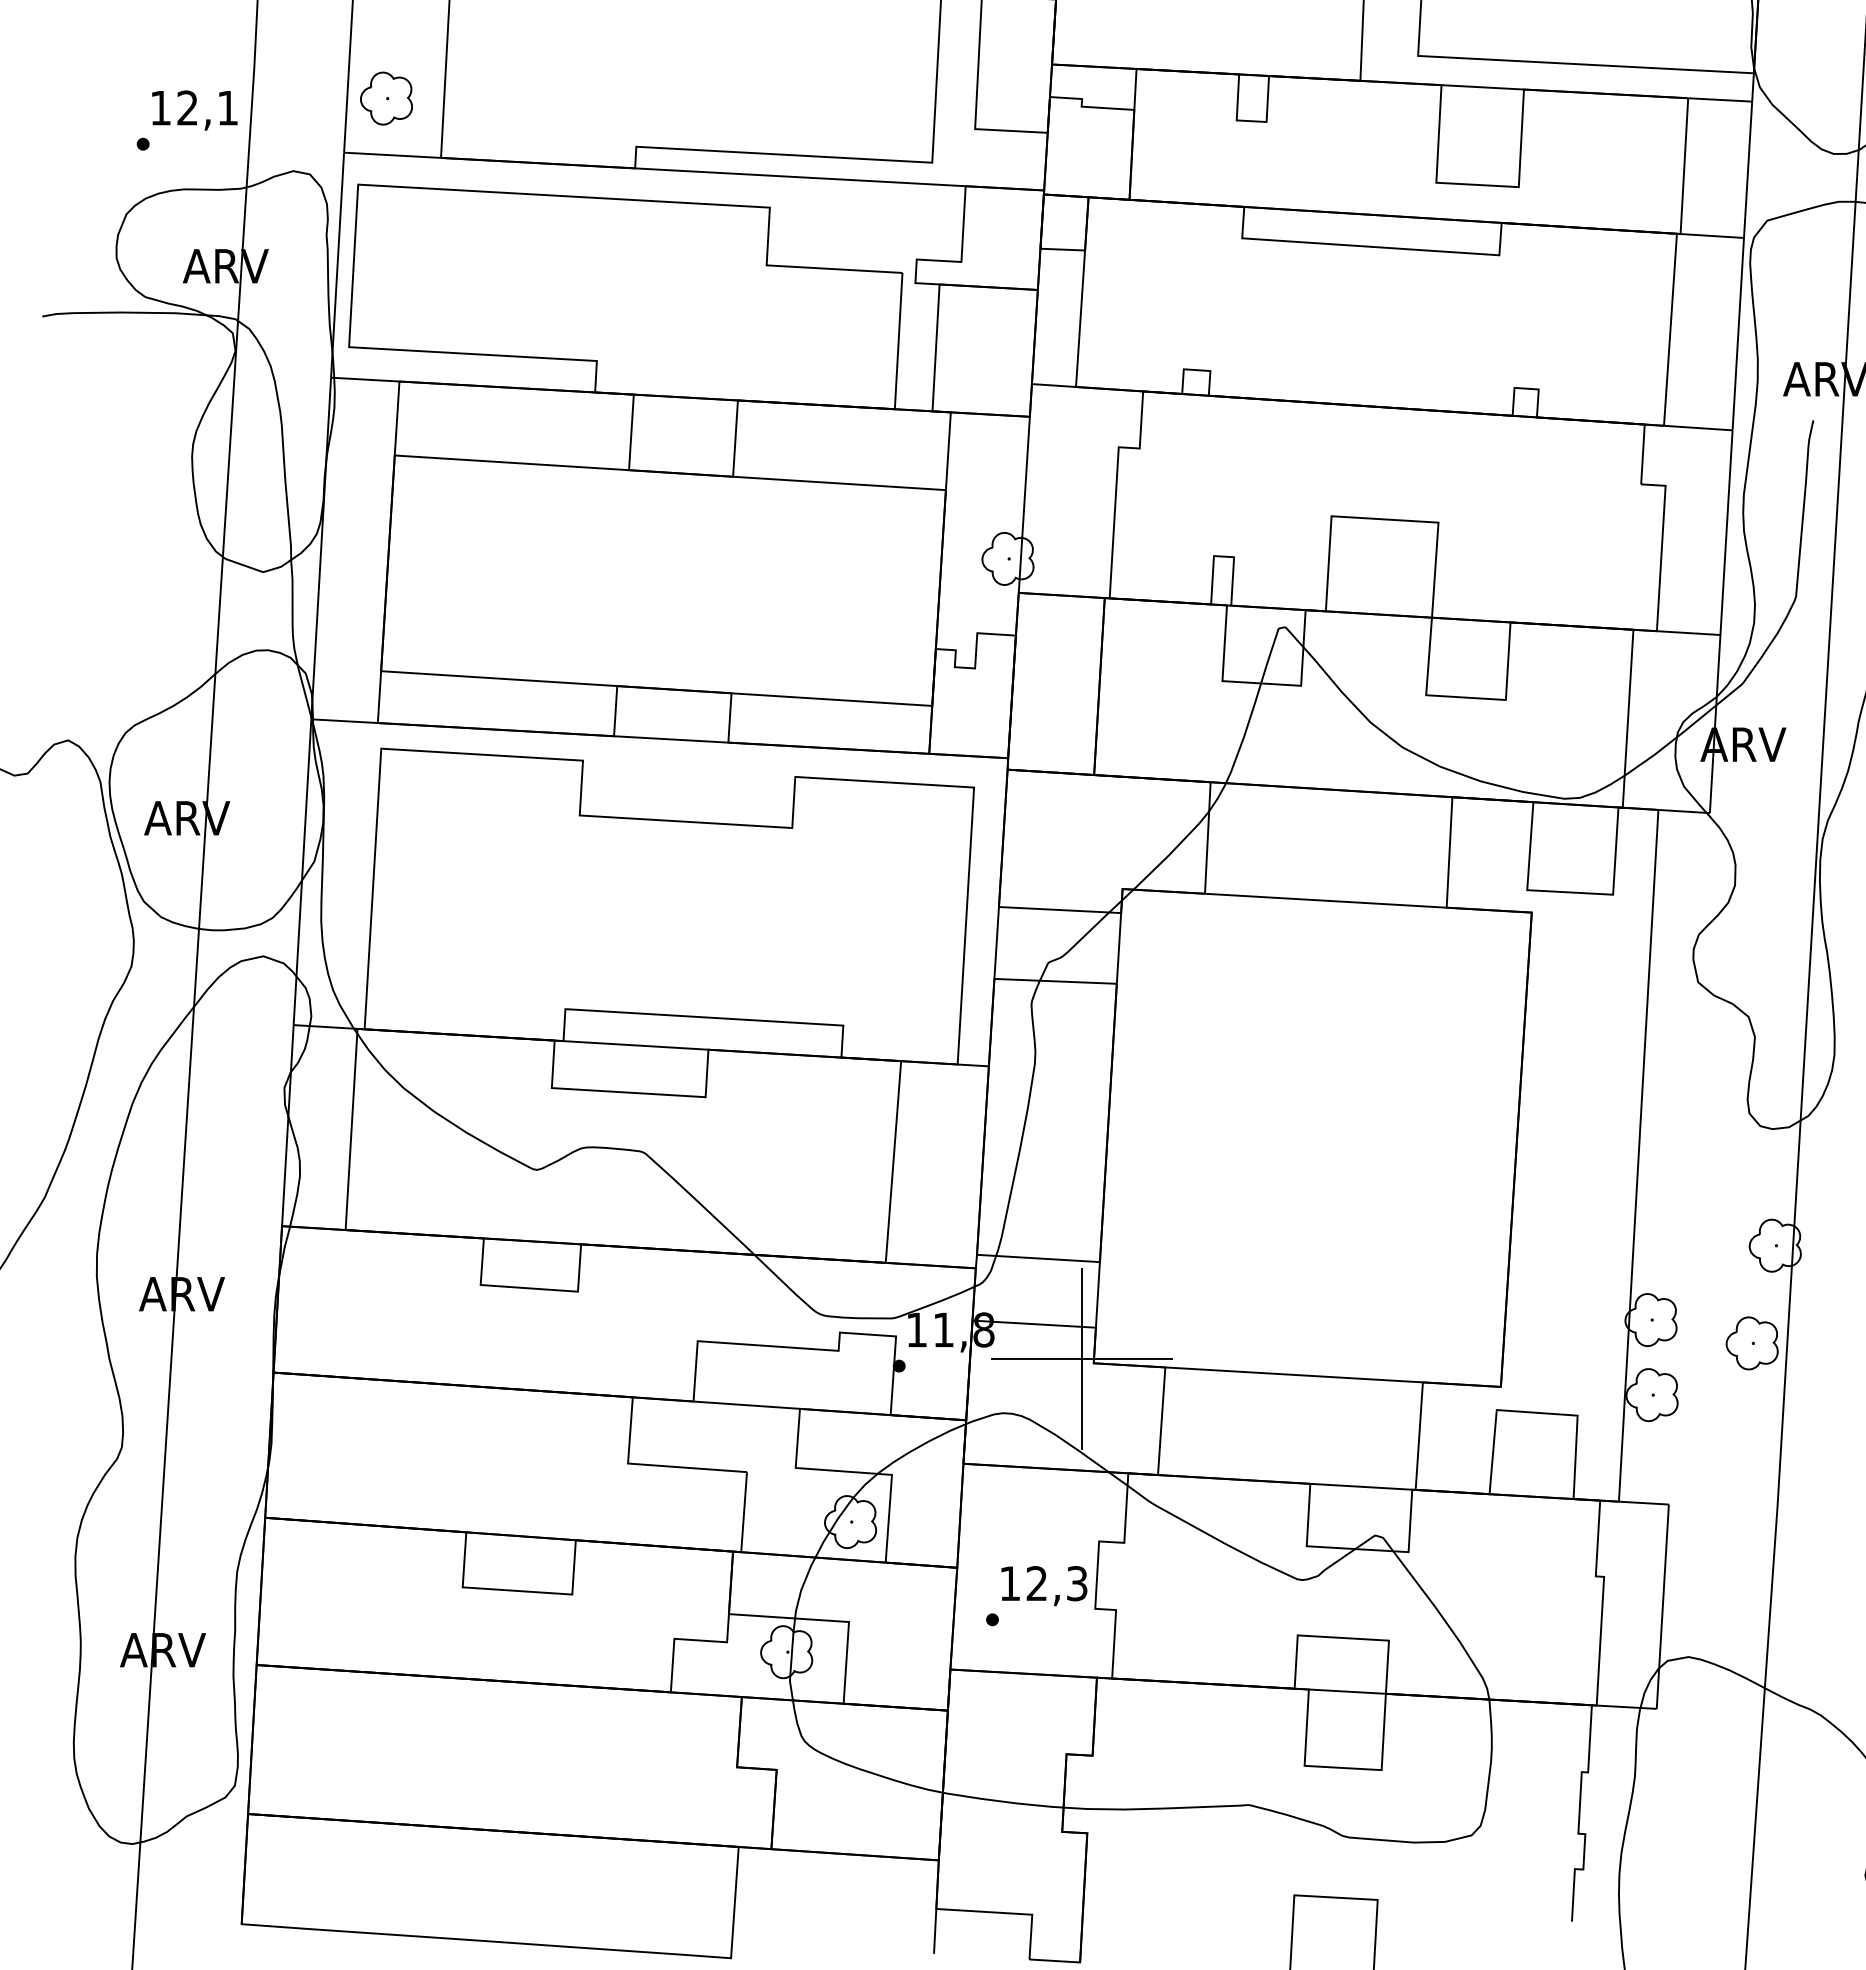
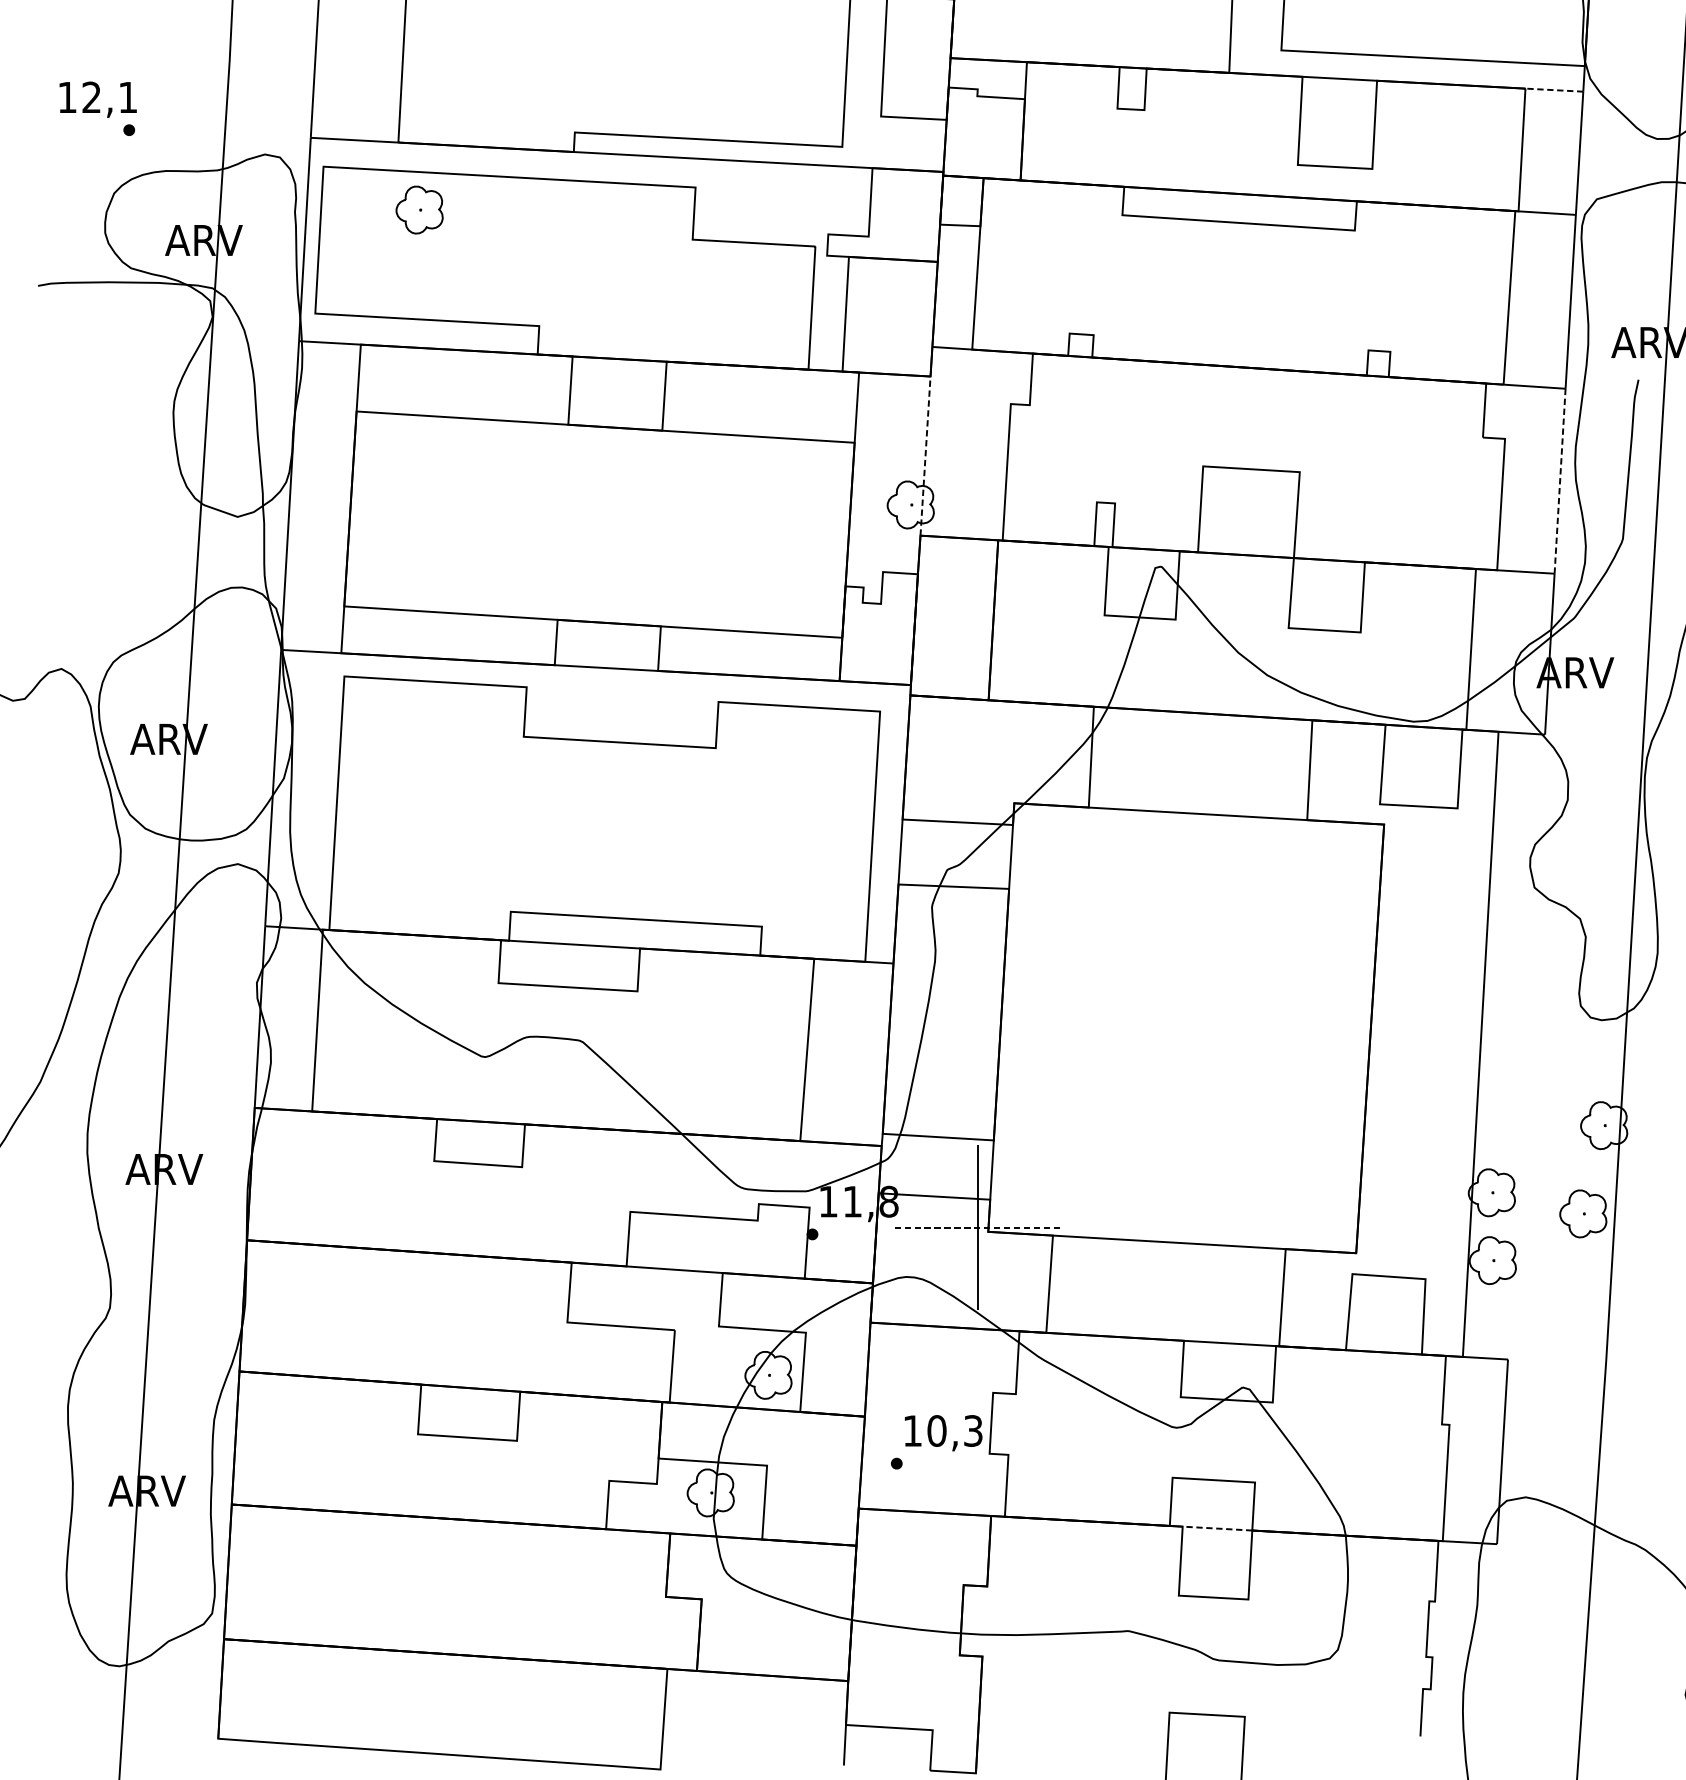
part: (386, 98) -> (419, 209), moved
line: (1719, 99) -> (1553, 89), solid -> dashed
text: (194, 110) -> (97, 99), moved
line: (1024, 504) -> (925, 455), solid -> dashed
line: (1726, 532) -> (1560, 481), solid -> dashed
line: (1081, 1358) -> (977, 1227), solid -> dashed
text: (1036, 1583) -> (936, 1430), 12,3 -> 10,3
line: (1347, 1691) -> (1217, 1528), solid -> dashed

